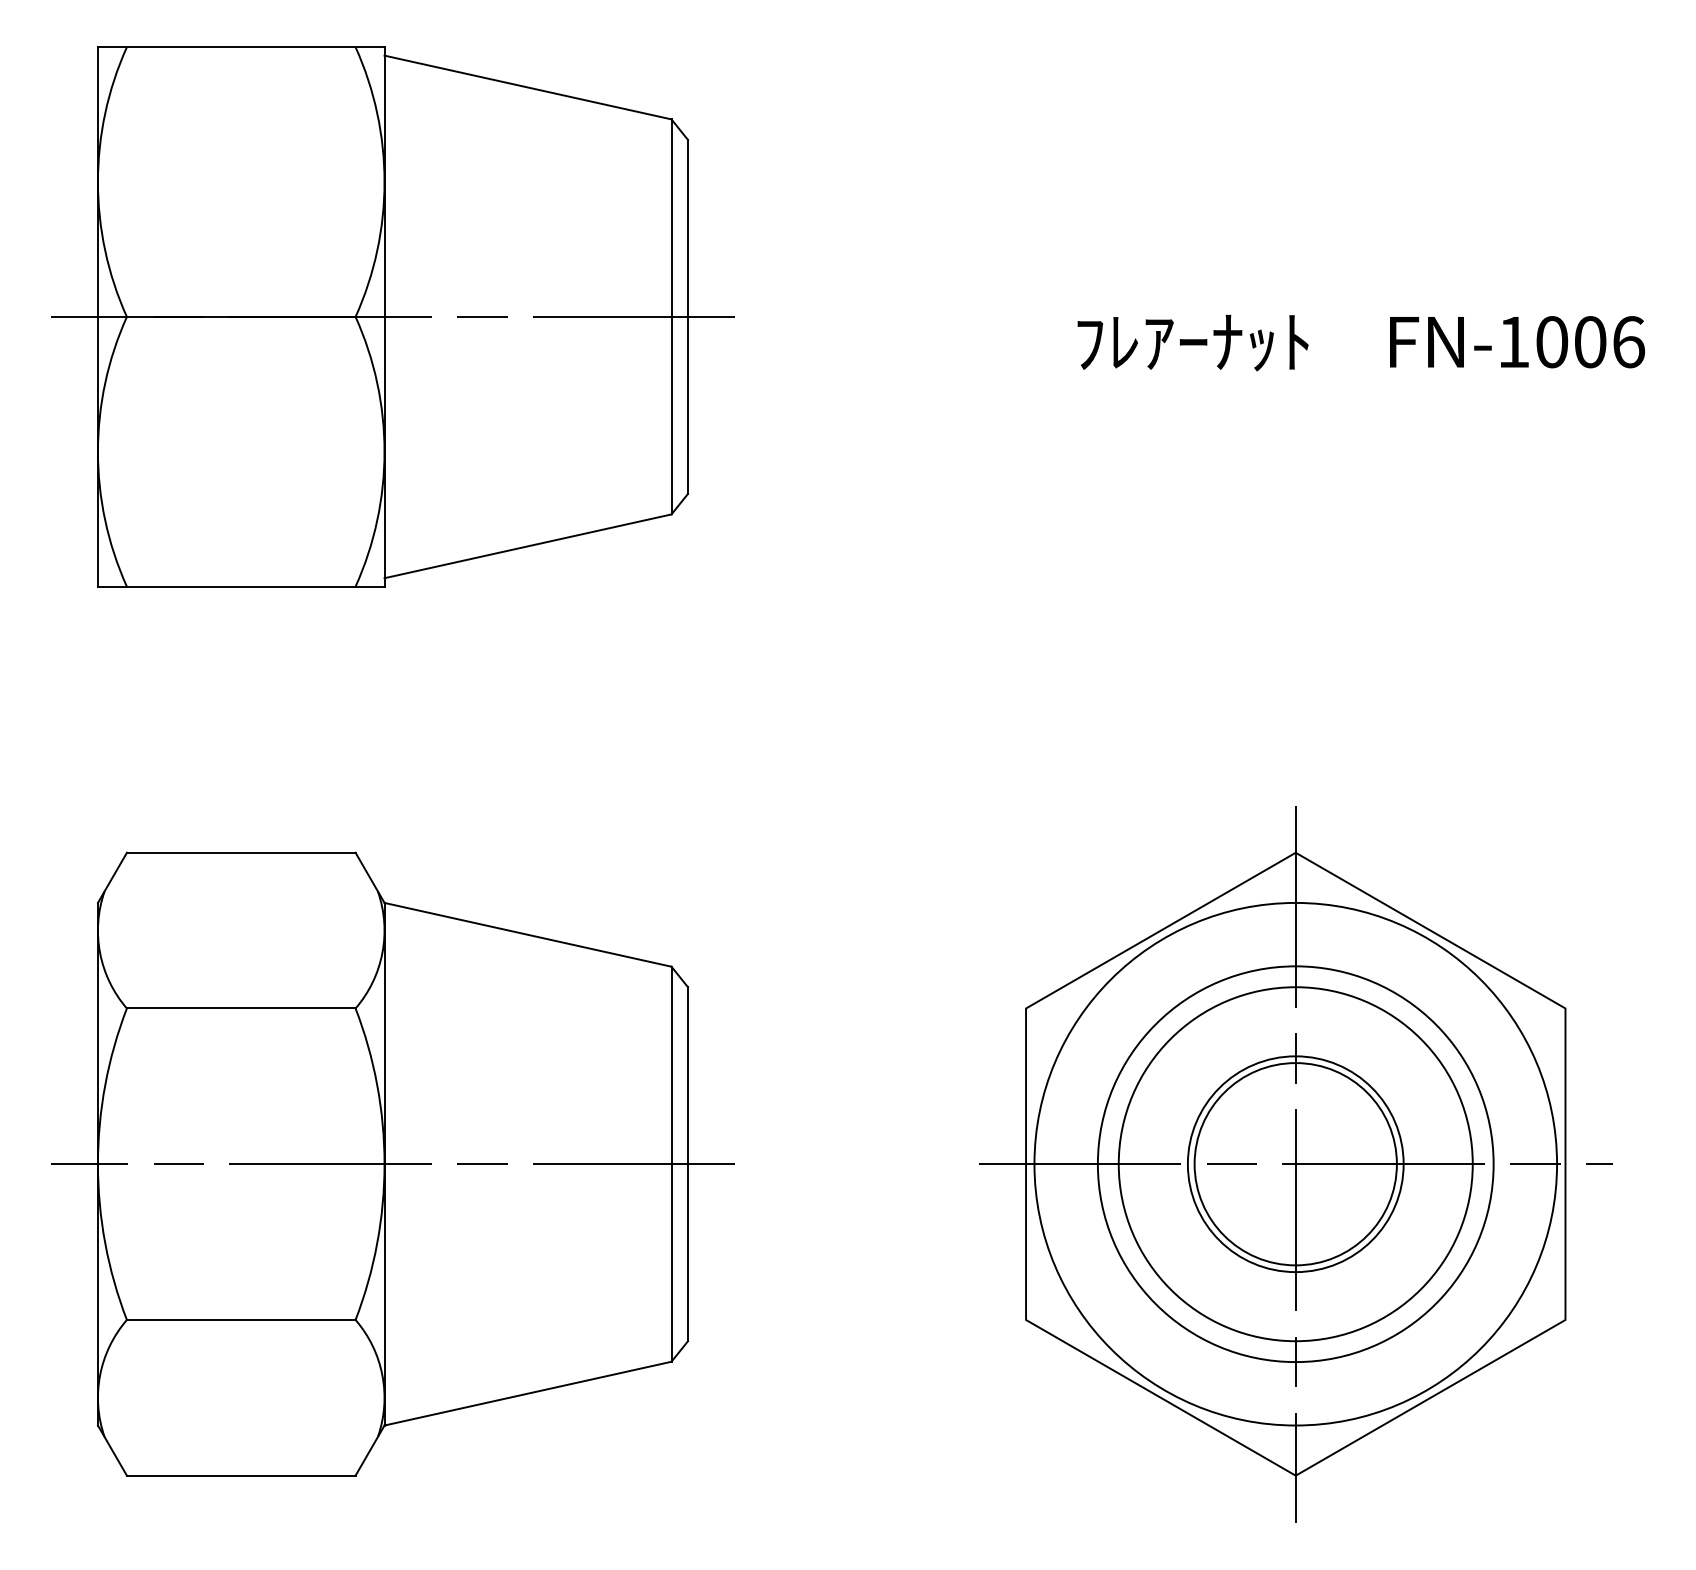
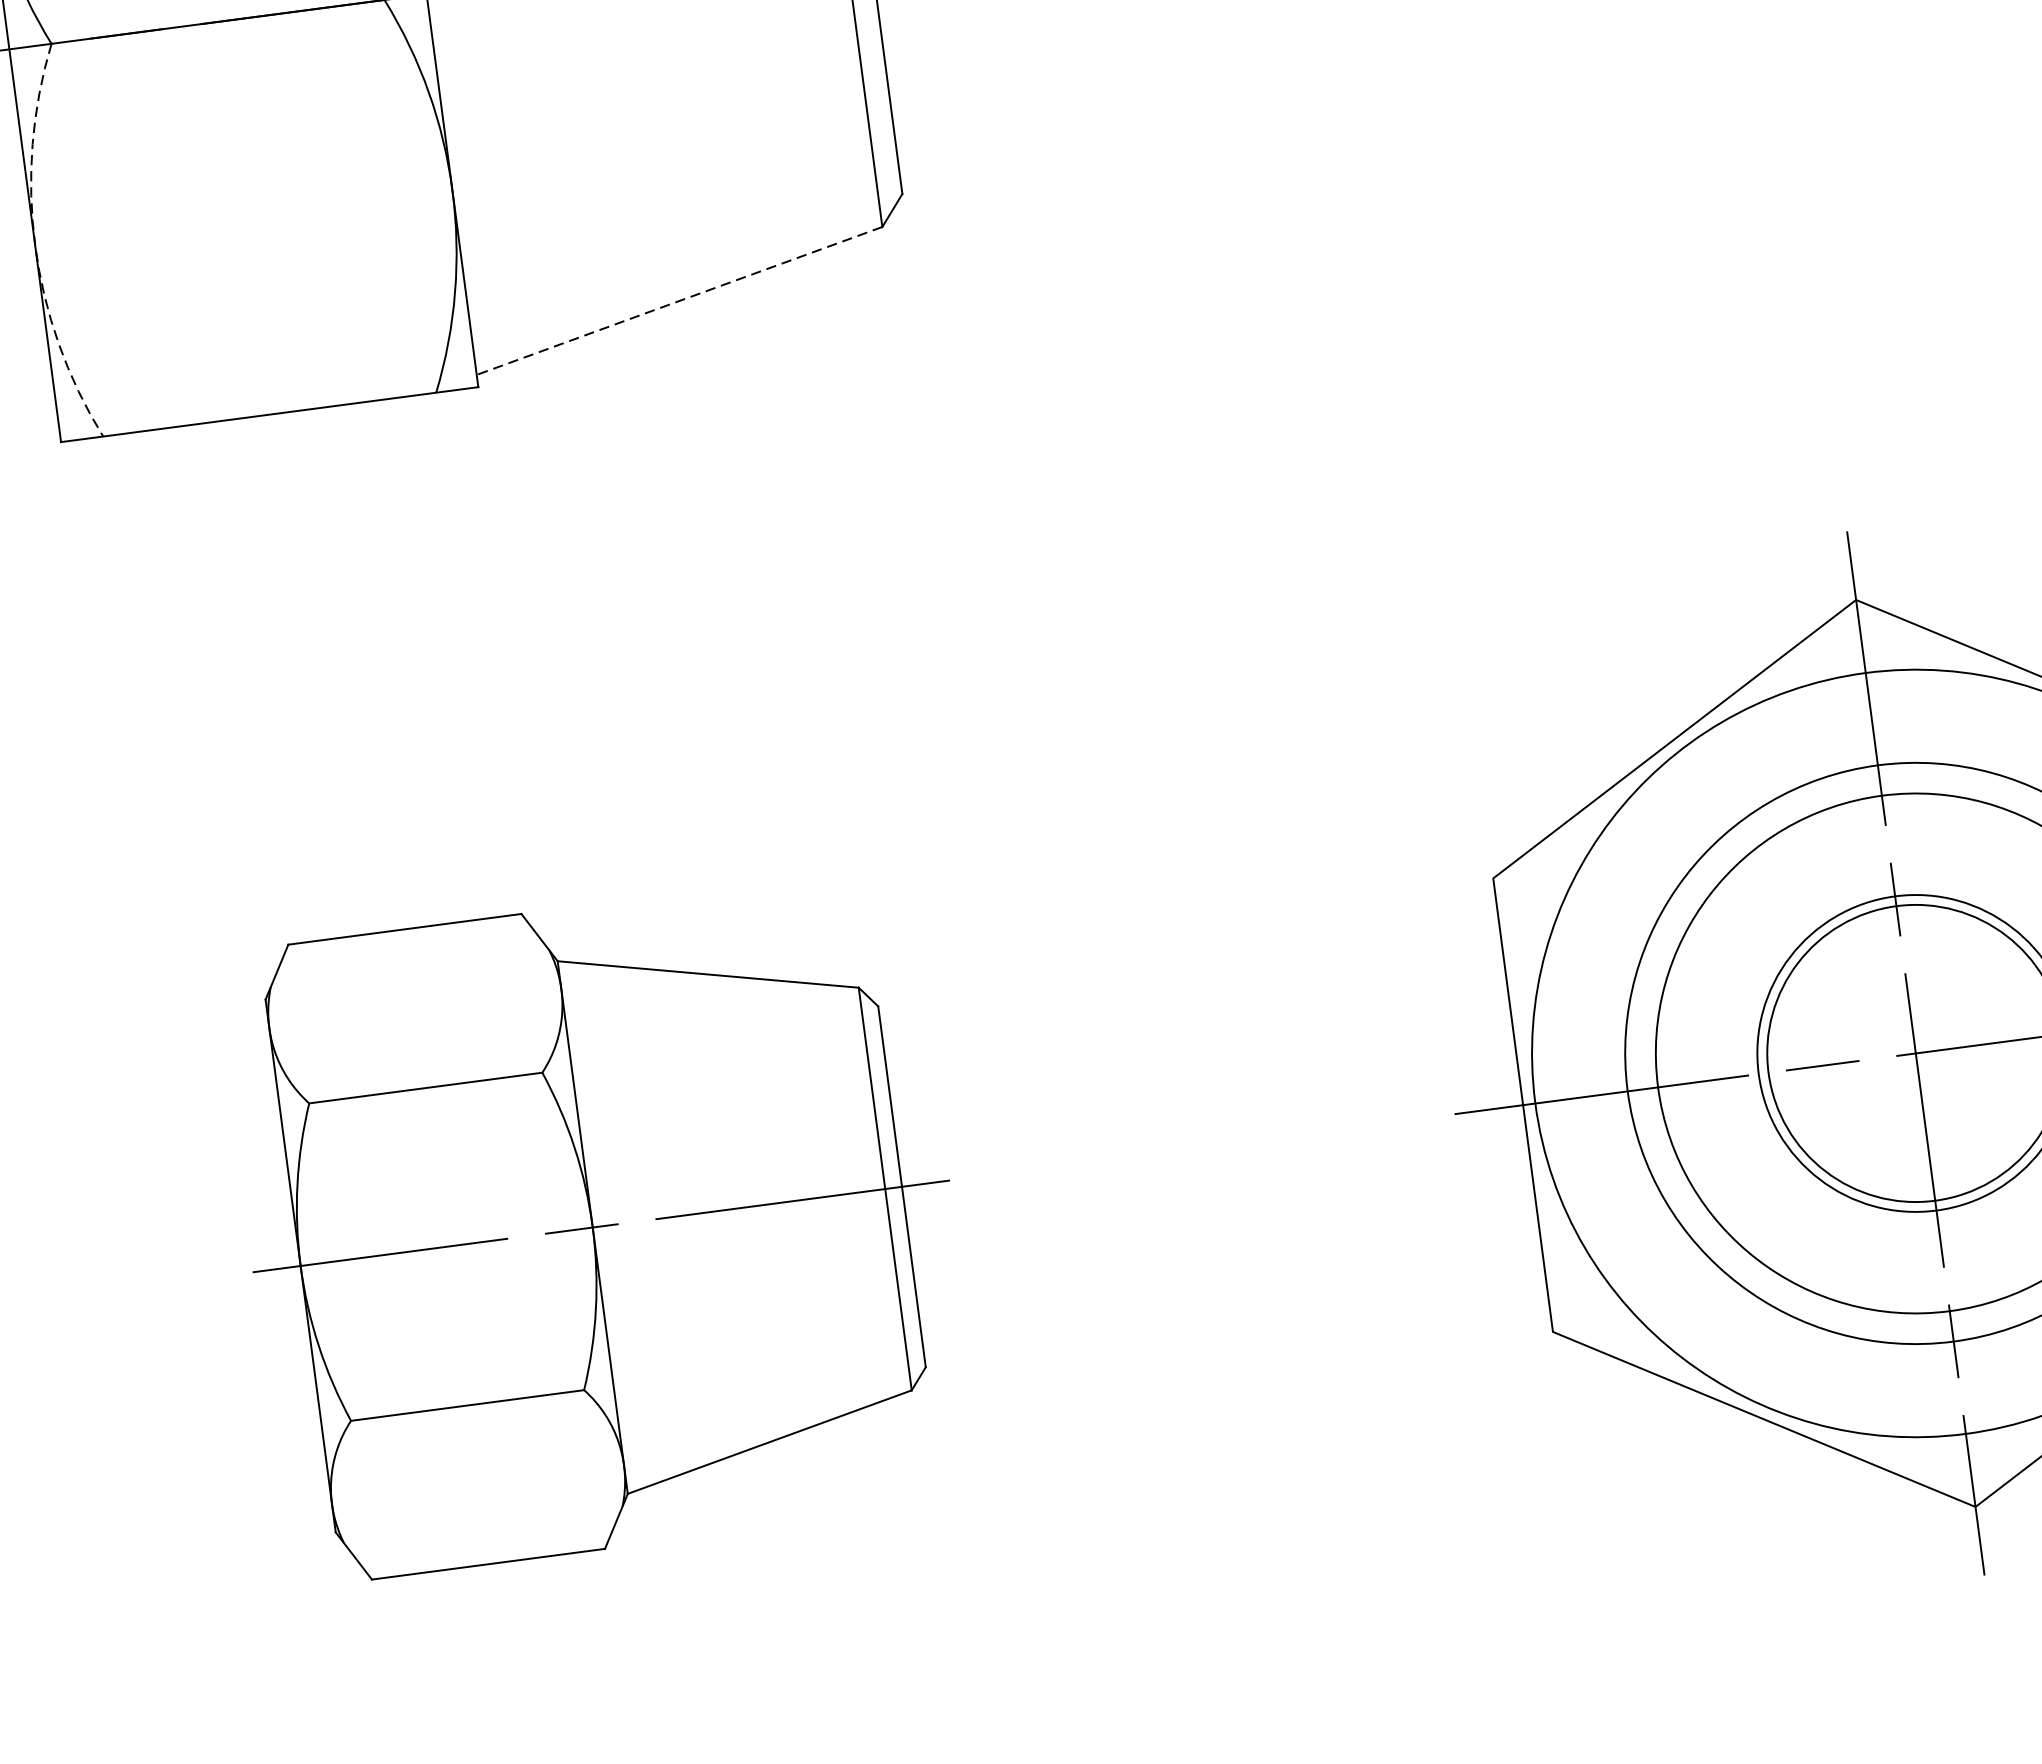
arc: (97, 451) -> (34, 245), solid -> dashed
line: (528, 546) -> (680, 301), solid -> dashed
part: (392, 1163) -> (600, 1225), size x0.7

